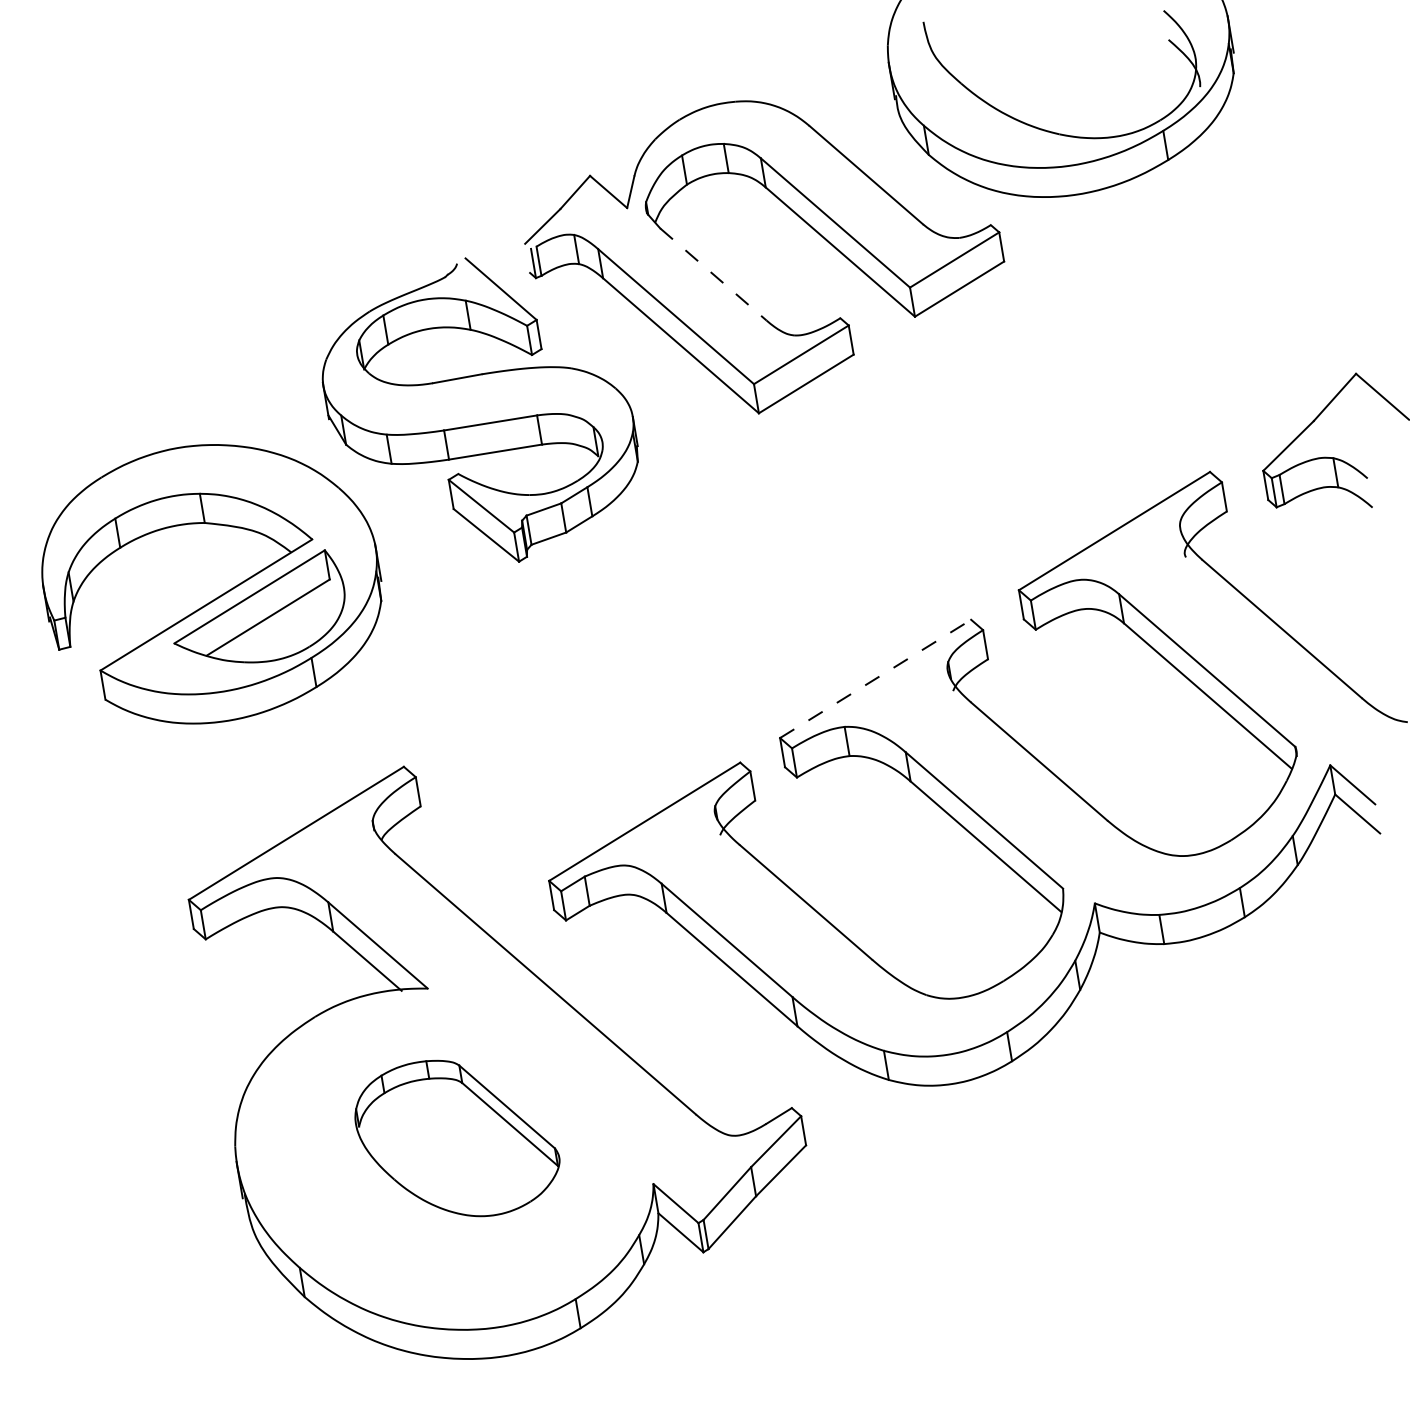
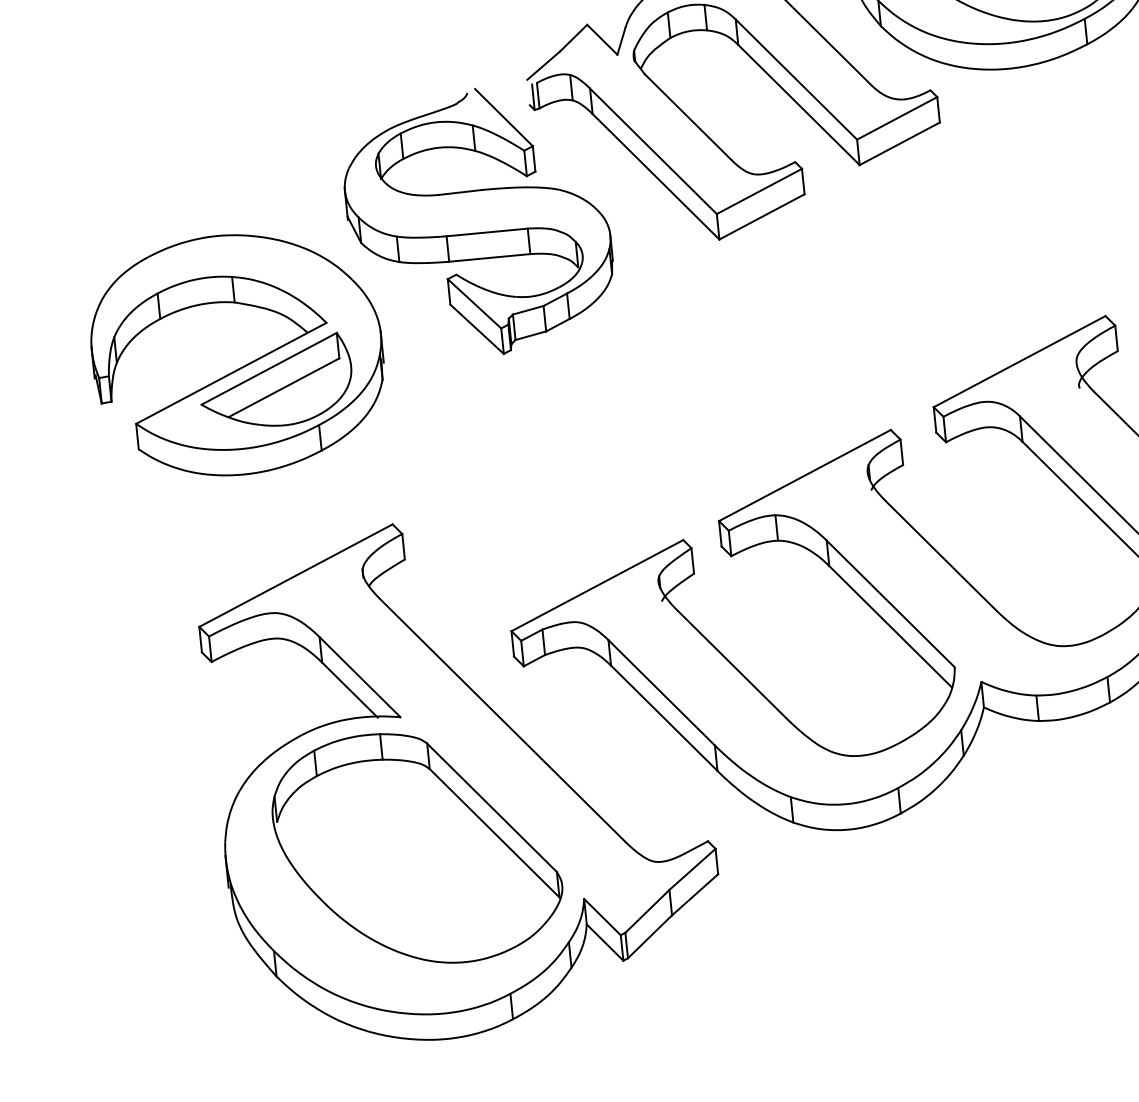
line: (713, 274) -> (688, 117), dashed -> solid
line: (876, 678) -> (805, 475), dashed -> solid
part: (457, 1138) -> (417, 848), size x1.67

